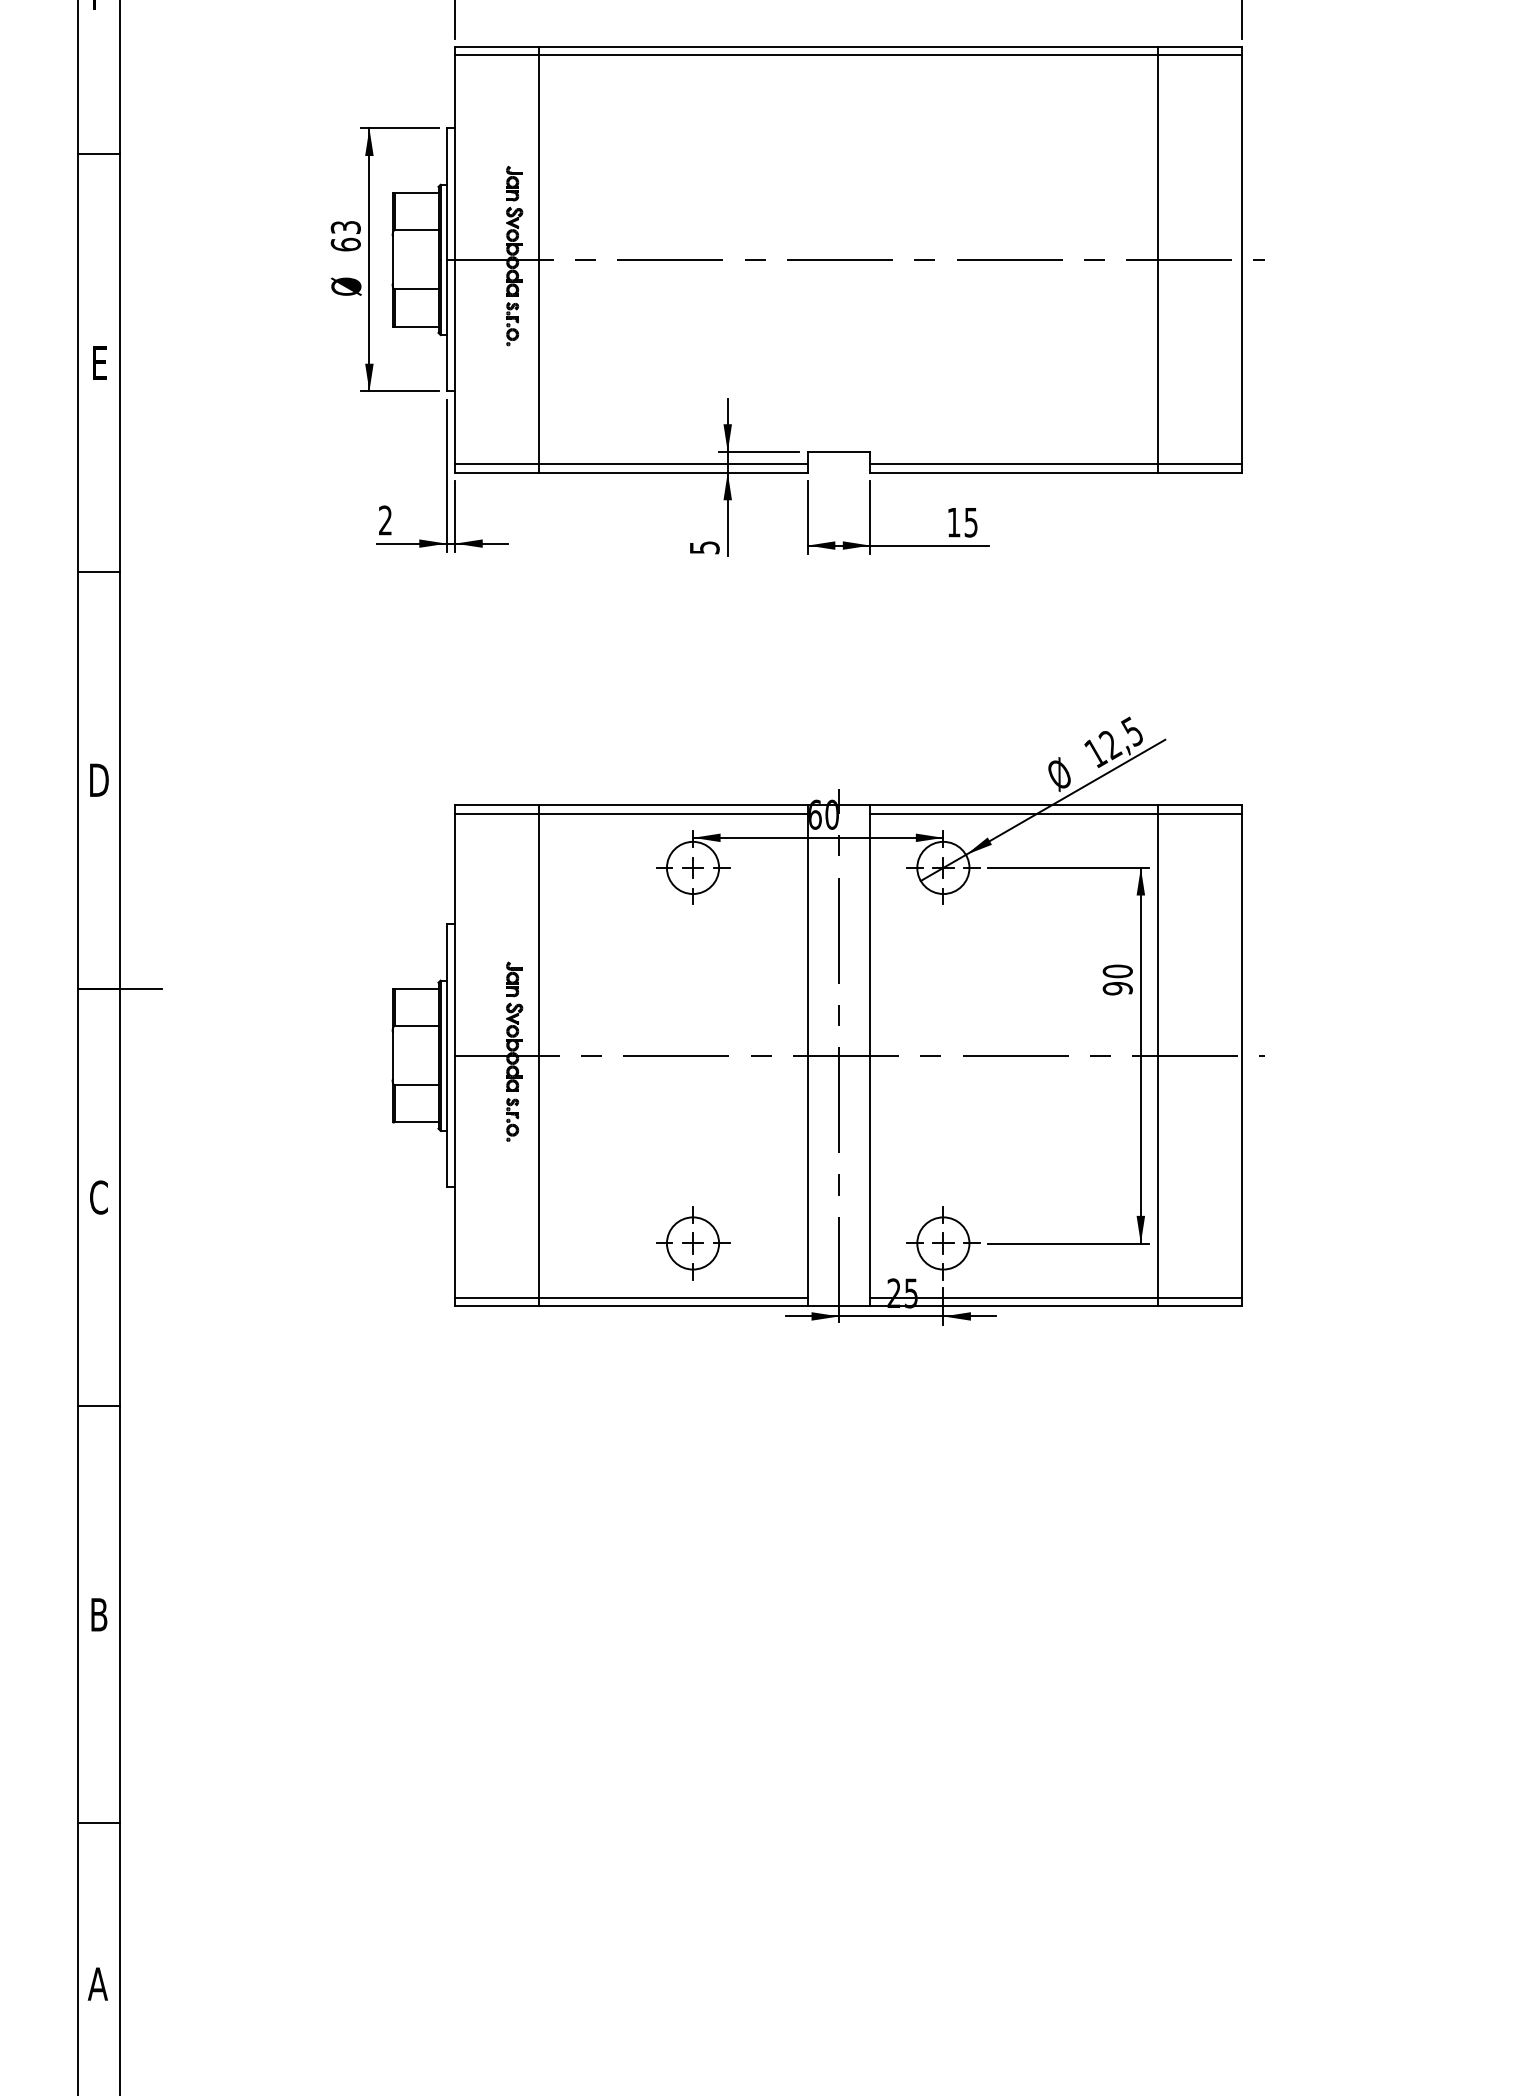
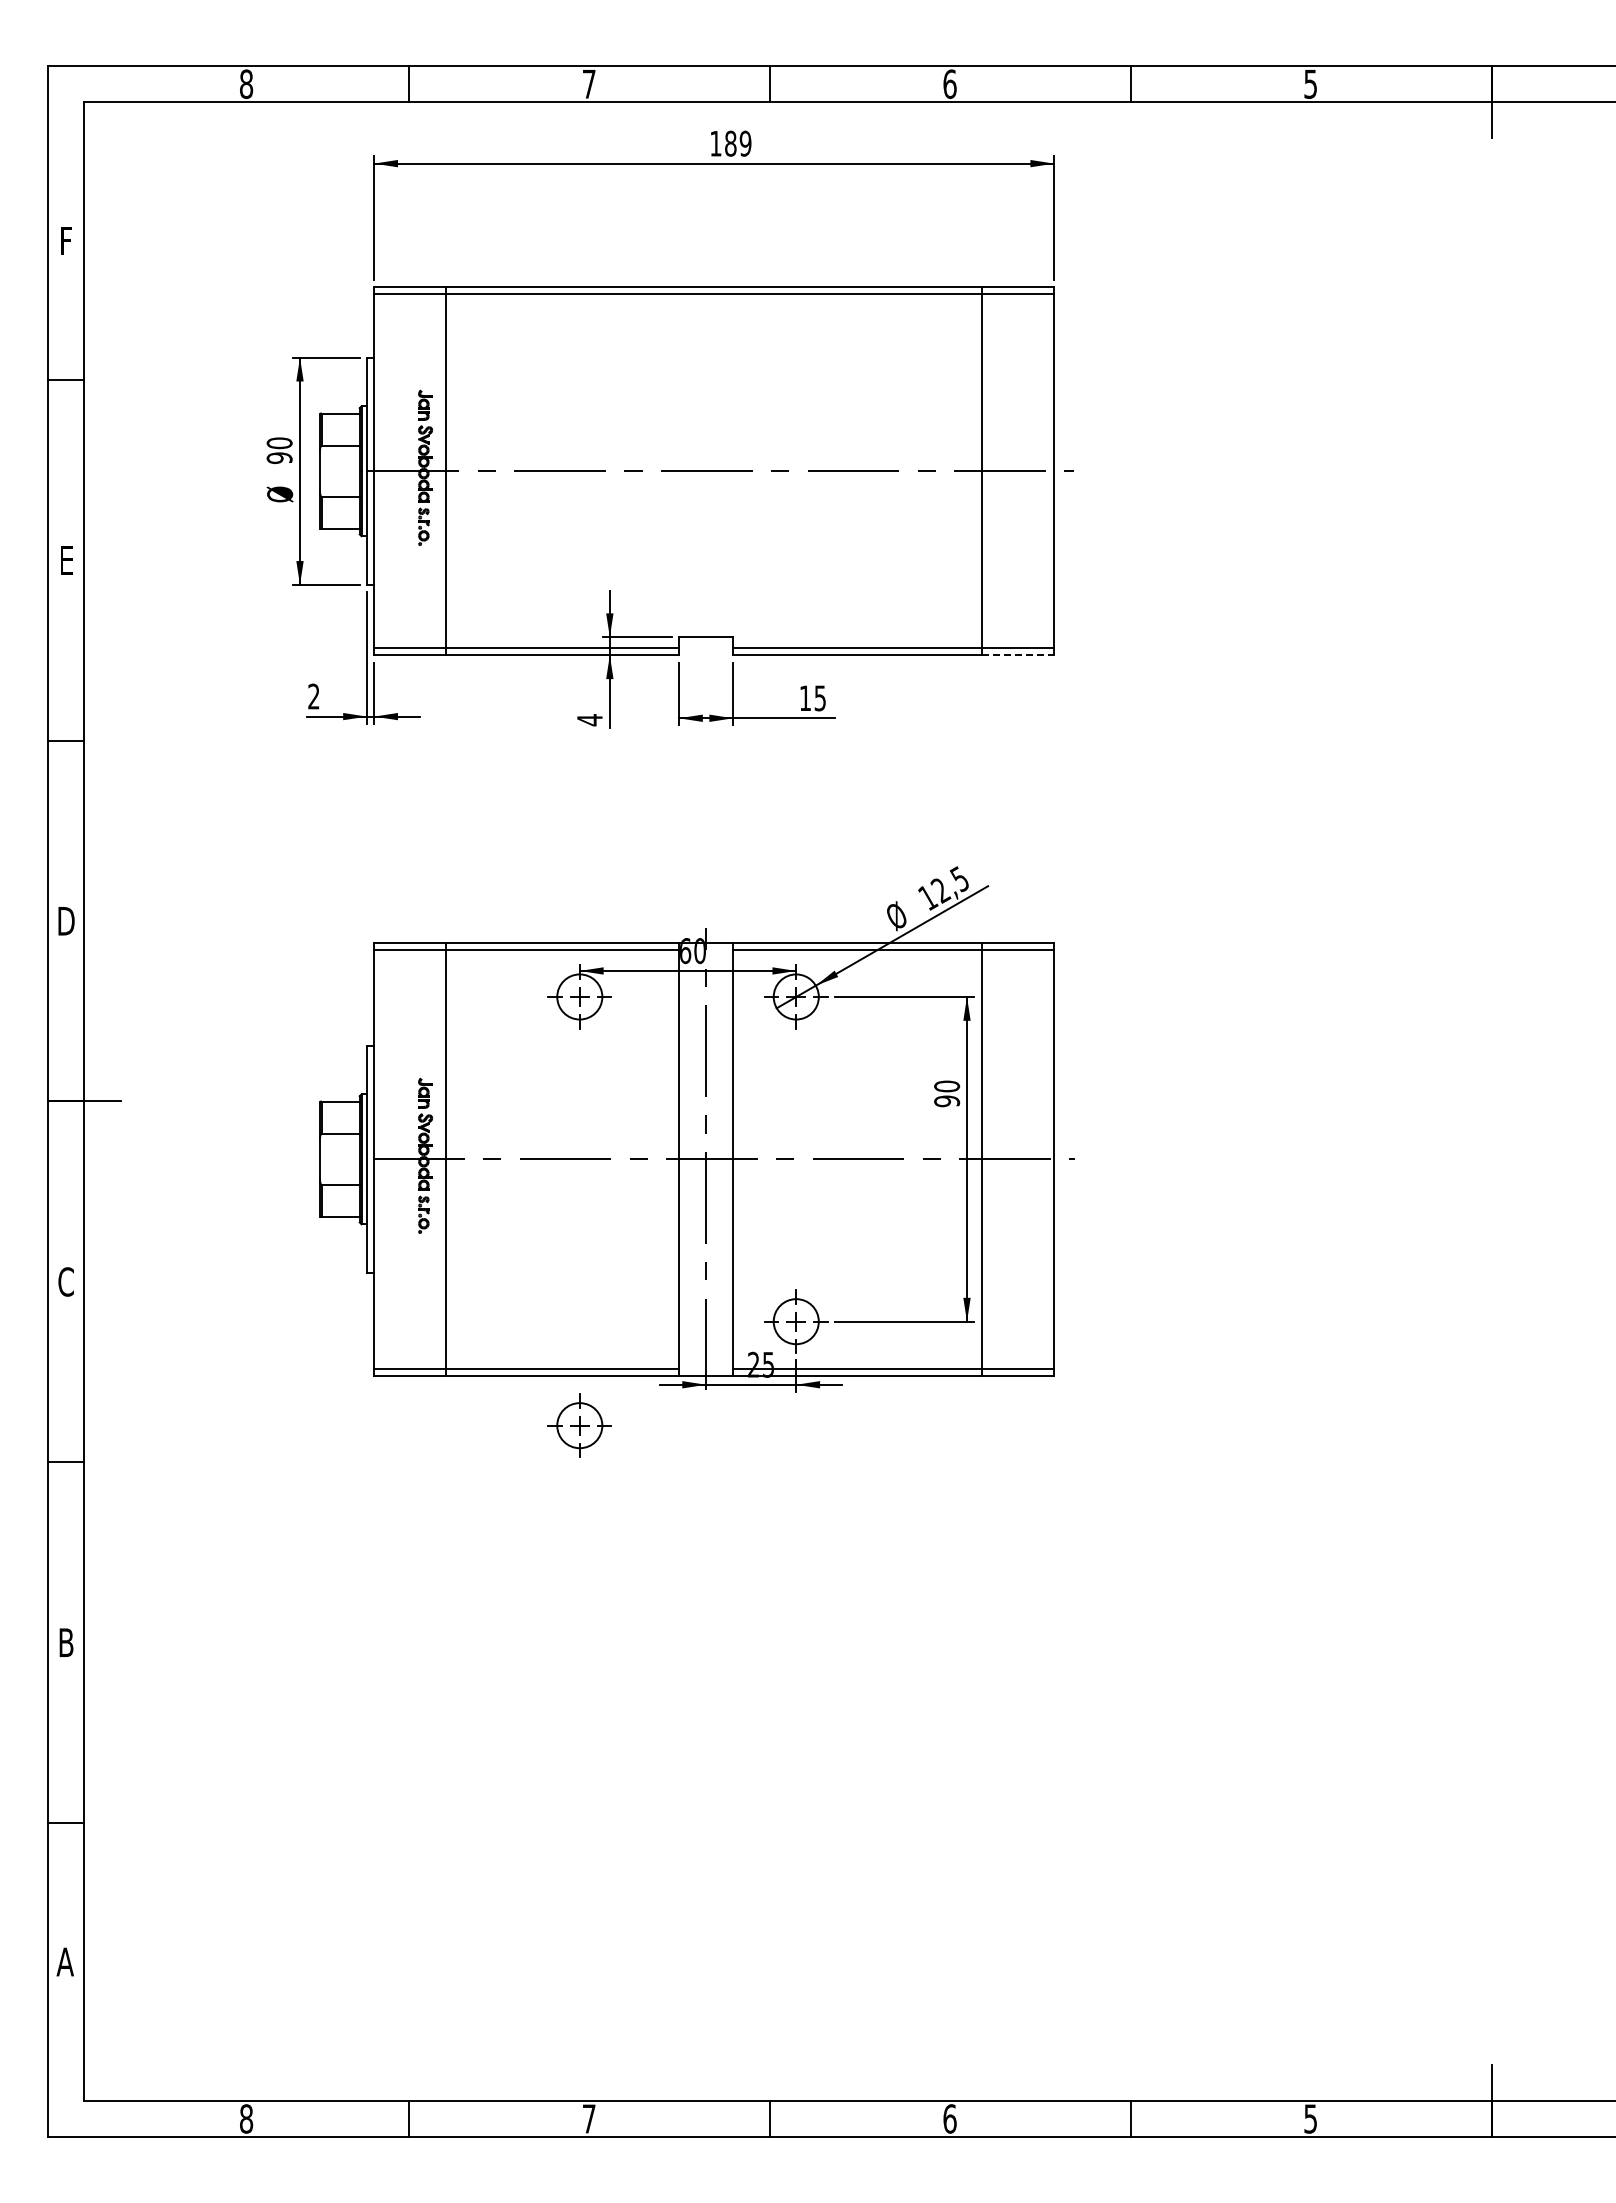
text: (345, 235) -> (279, 450), 63 -> 90
line: (1200, 472) -> (1018, 655), solid -> dashed
text: (704, 548) -> (589, 720), 5 -> 4
part: (692, 1243) -> (579, 1425), moved

